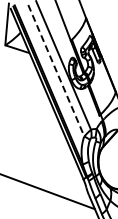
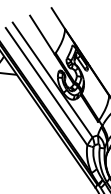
line: (56, 71) -> (46, 87), dashed -> solid

